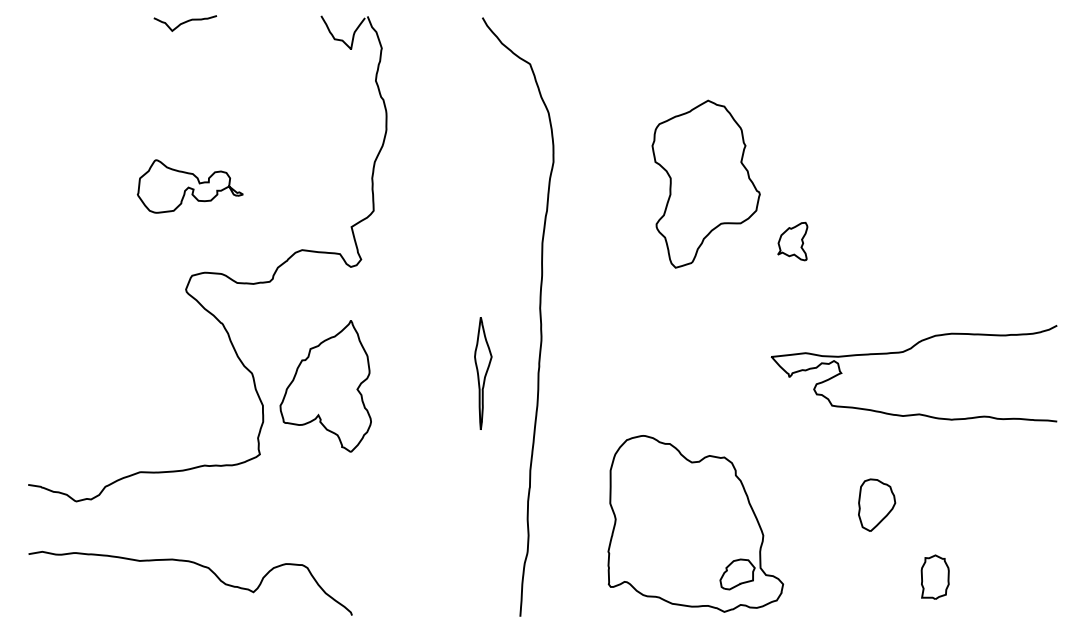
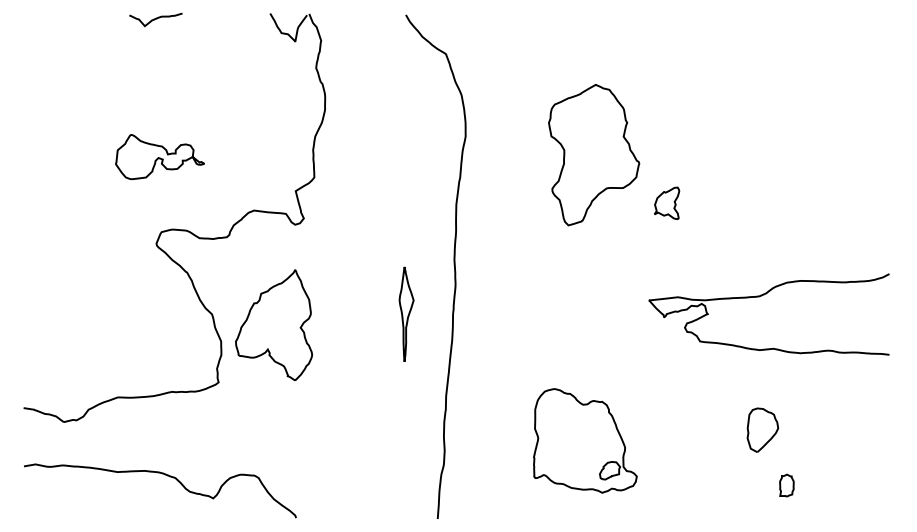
part: (876, 504) -> (762, 429), moved
part: (695, 523) -> (585, 440), size x0.7
part: (934, 576) -> (786, 485), size x0.6

